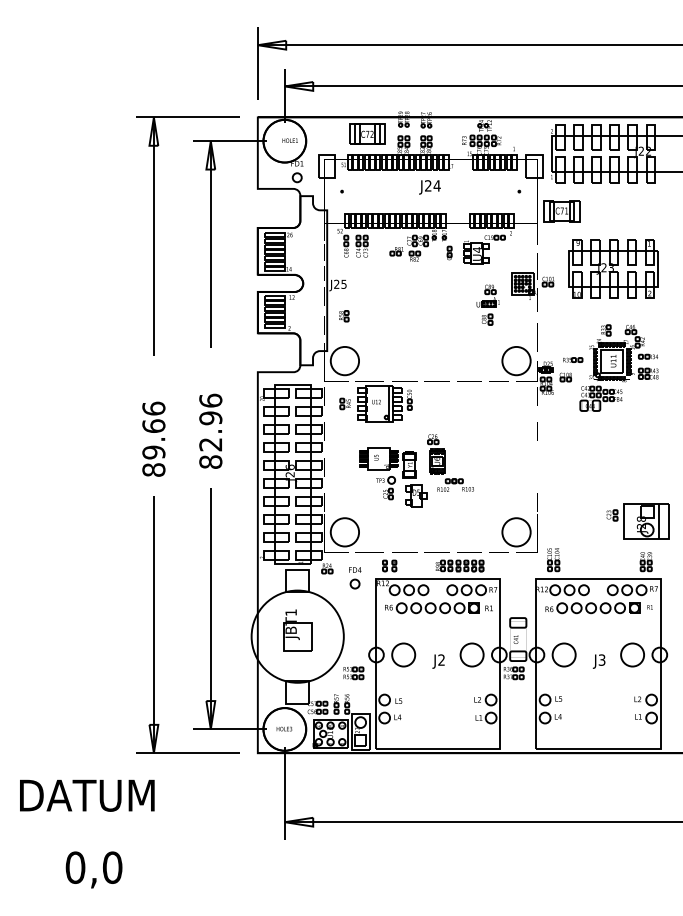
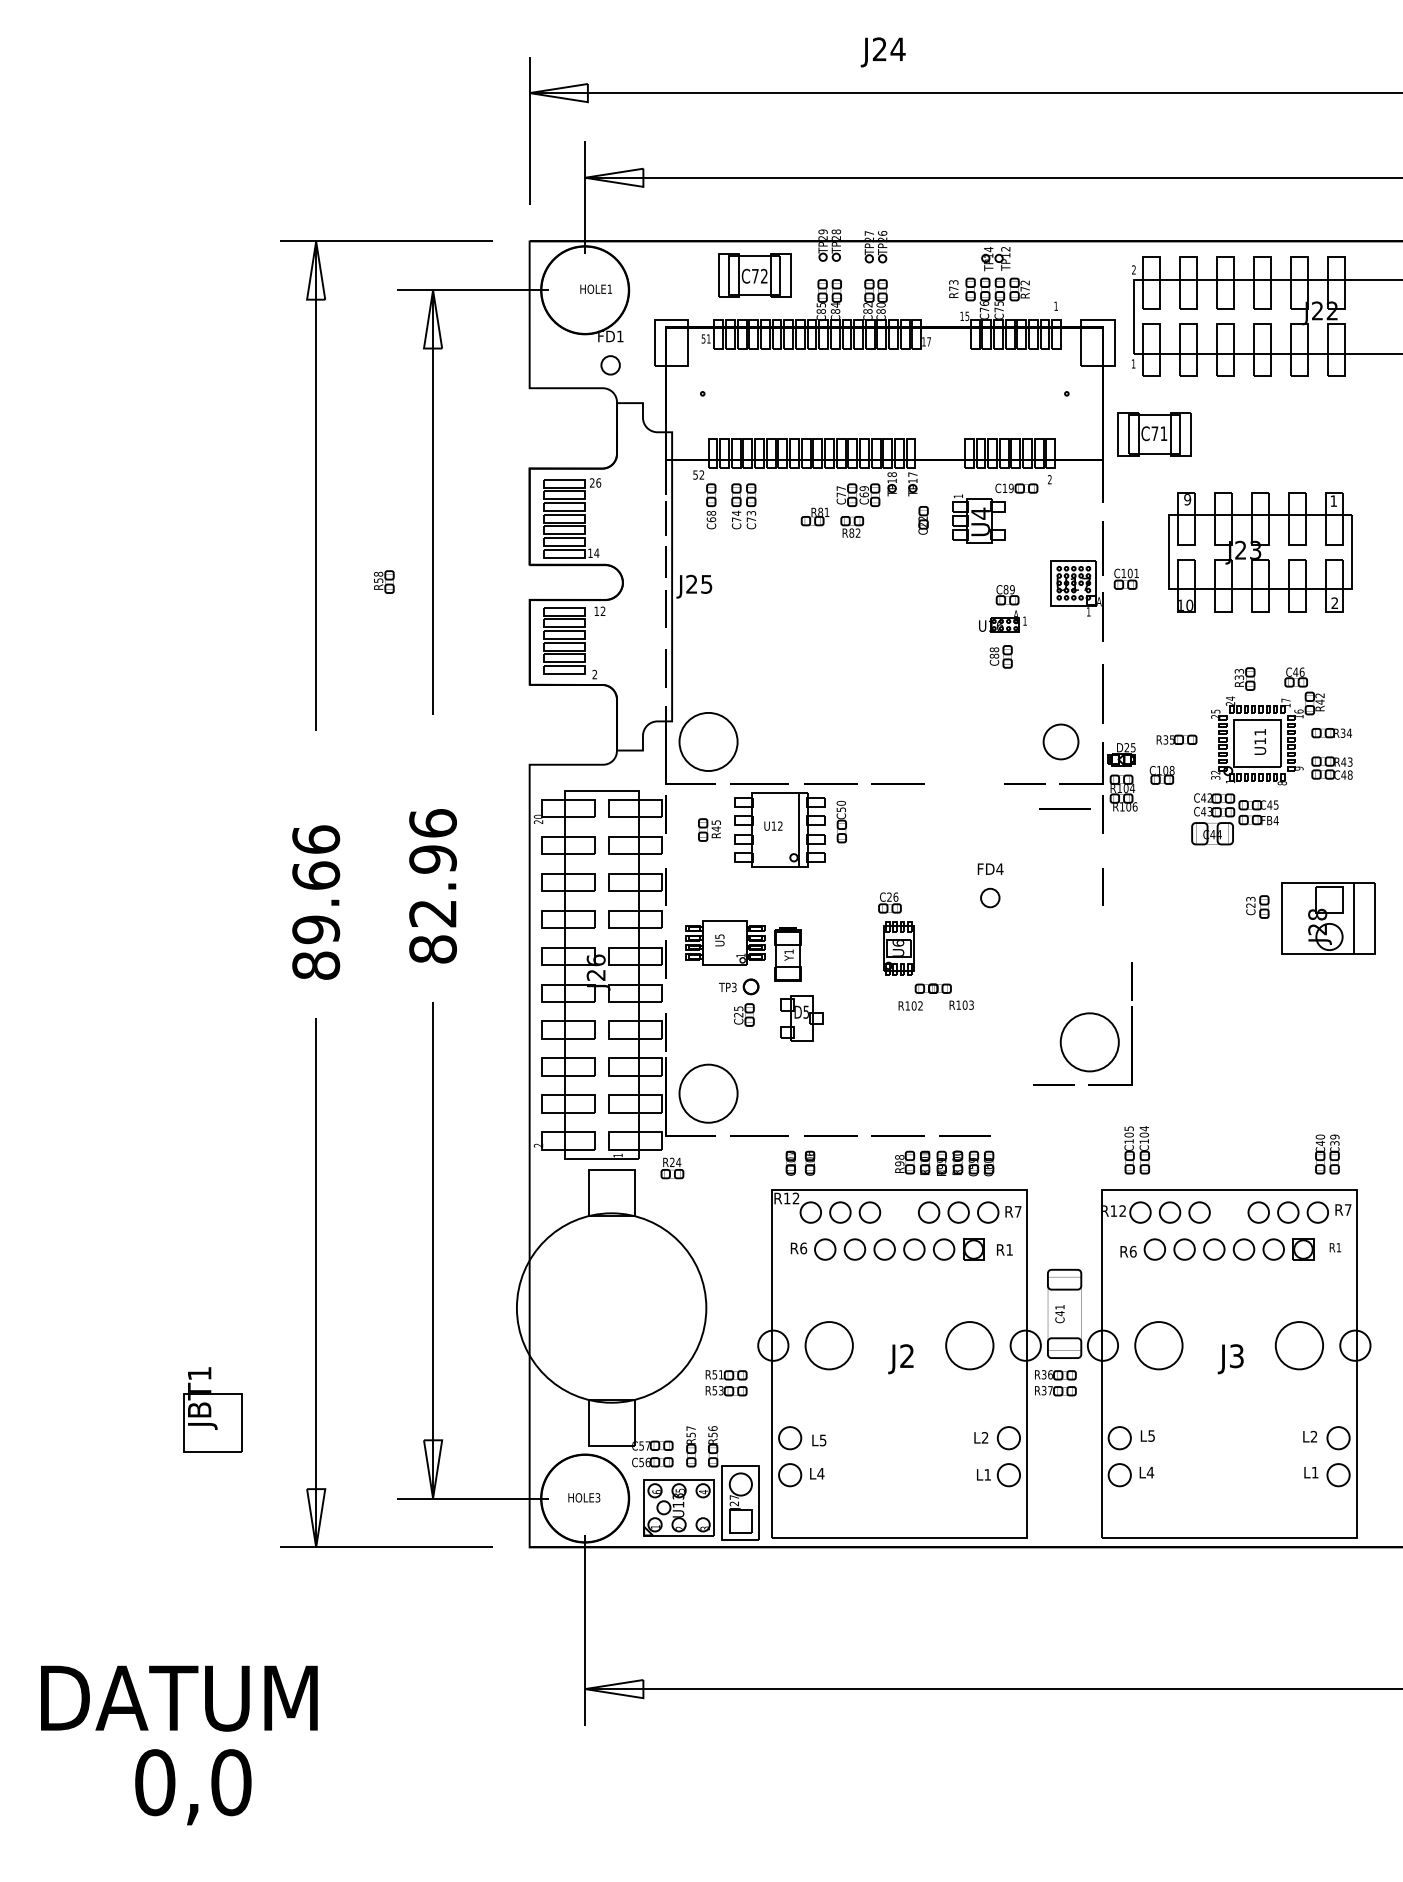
text: (429, 187) -> (882, 52), moved
part: (344, 316) -> (385, 582), moved
circle: (516, 360) -> (1060, 740), size x0.6
line: (469, 381) -> (1065, 808), moved
part: (393, 477) -> (754, 981), moved
part: (637, 521) -> (1309, 919), moved
part: (513, 522) -> (1083, 1022), moved
part: (355, 578) -> (991, 886), moved
part: (297, 630) -> (212, 1410), moved
text: (87, 795) -> (179, 1697), moved

